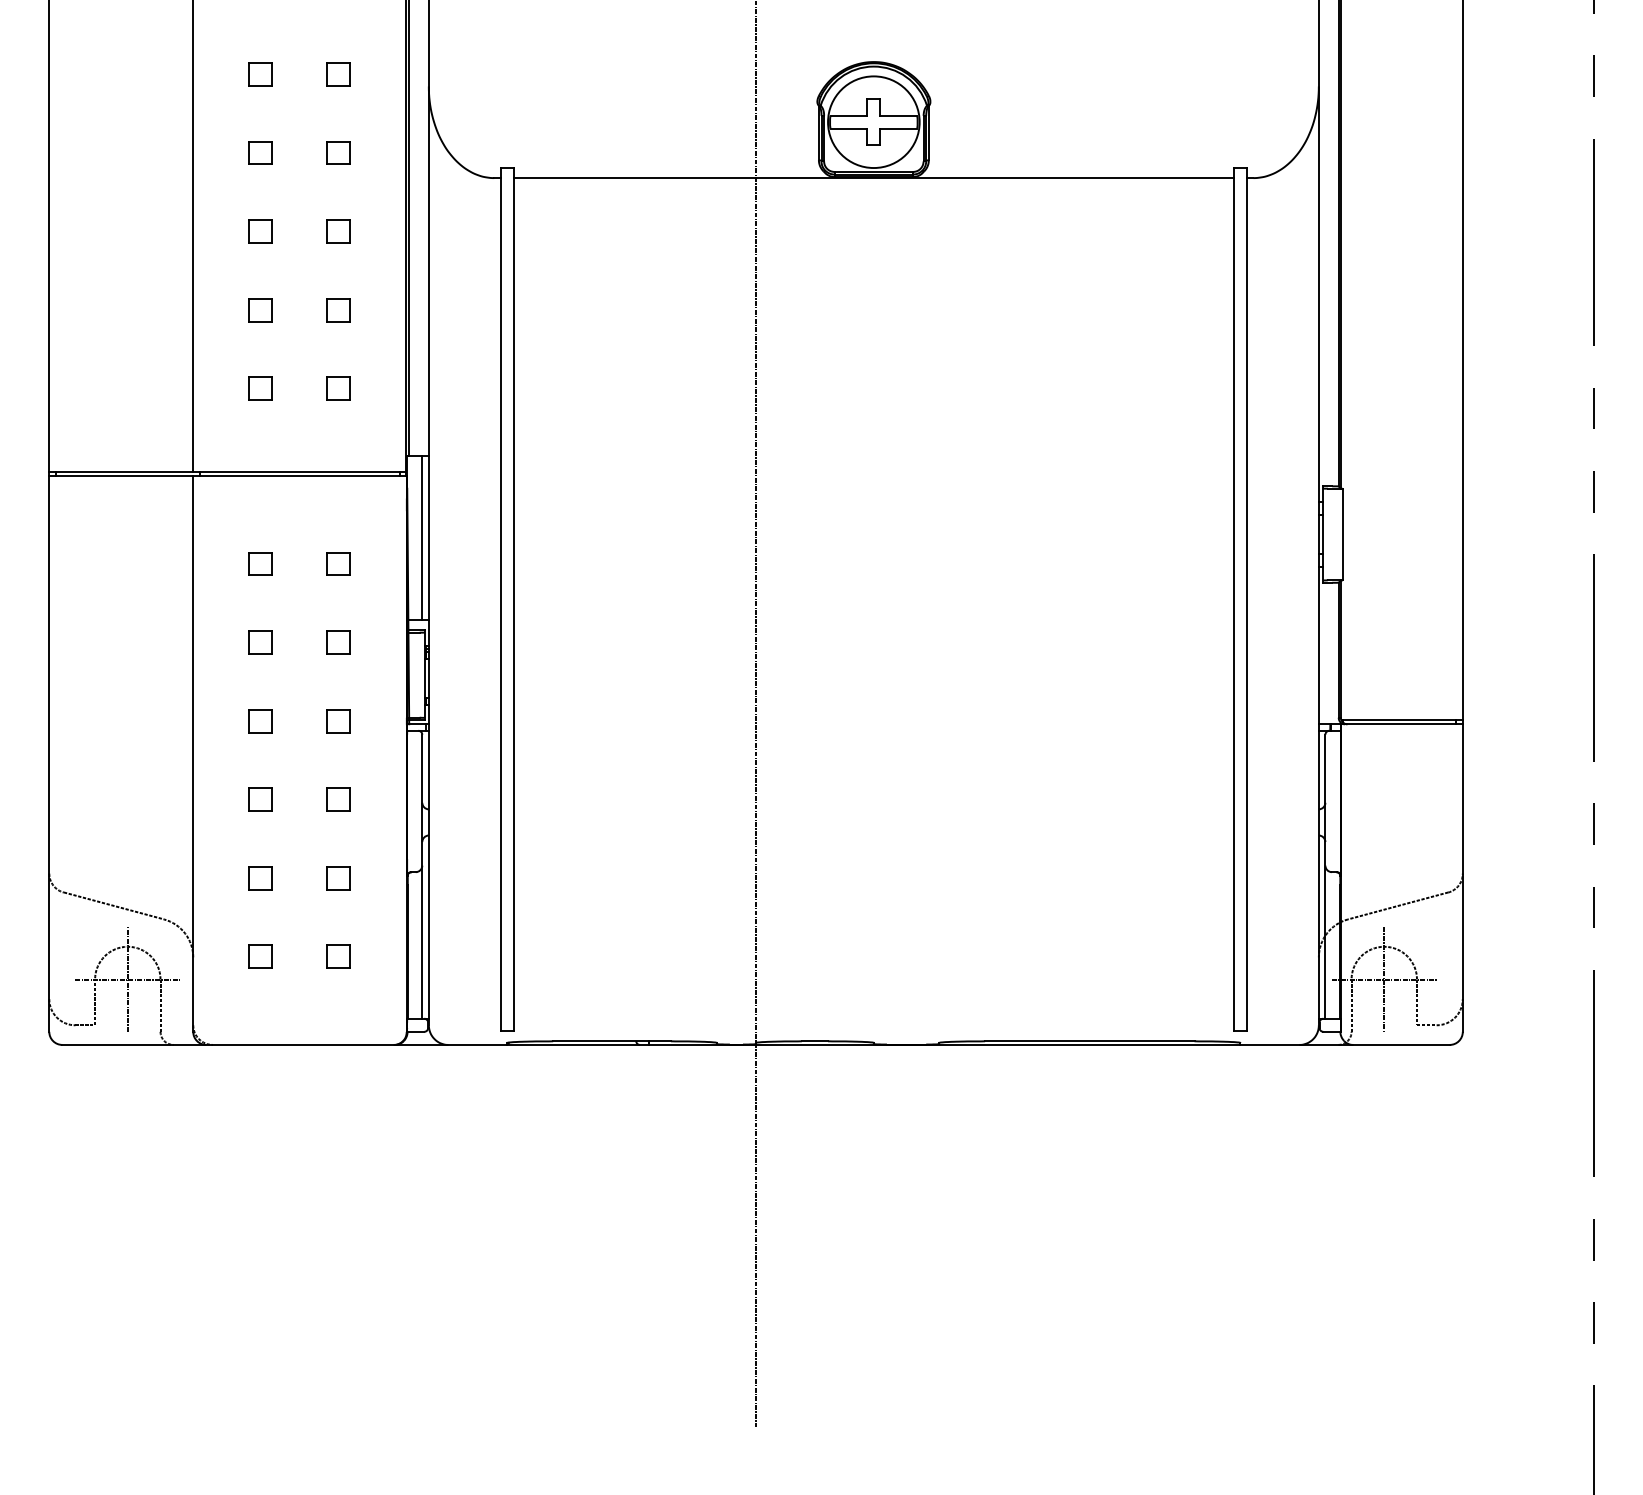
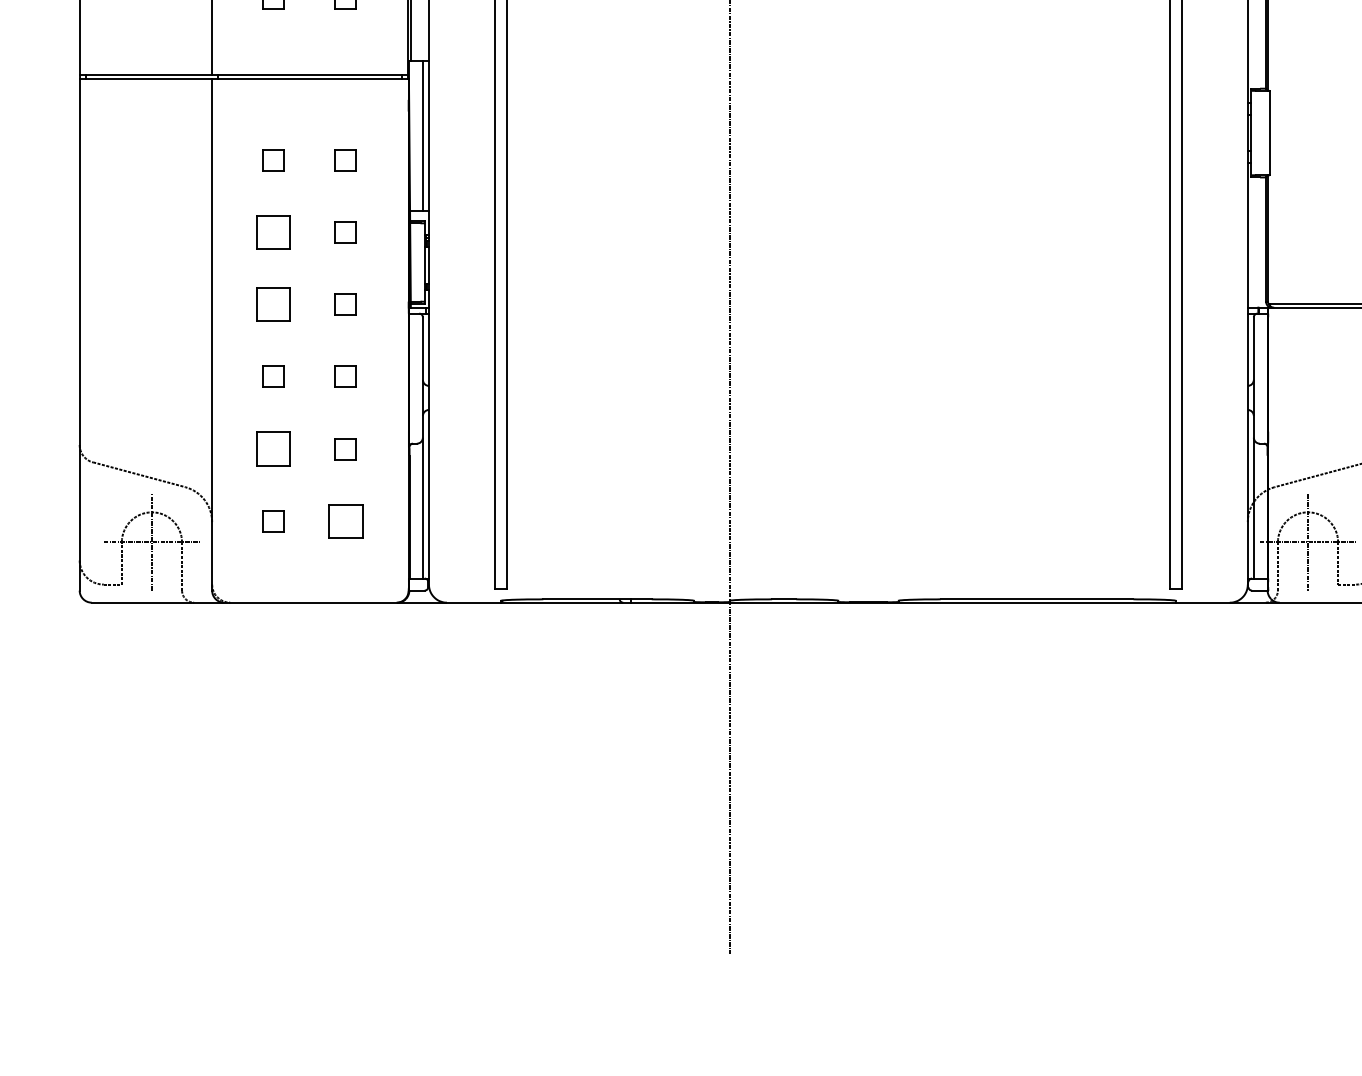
part: (260, 642) -> (274, 232), size x1.6
part: (260, 721) -> (274, 305), size x1.6
part: (260, 878) -> (274, 449), size x1.6
part: (338, 956) -> (345, 521), size x1.6

